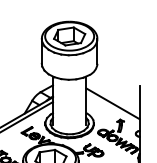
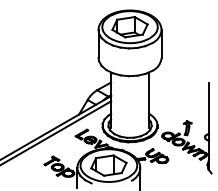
line: (112, 103) -> (178, 102), removed

